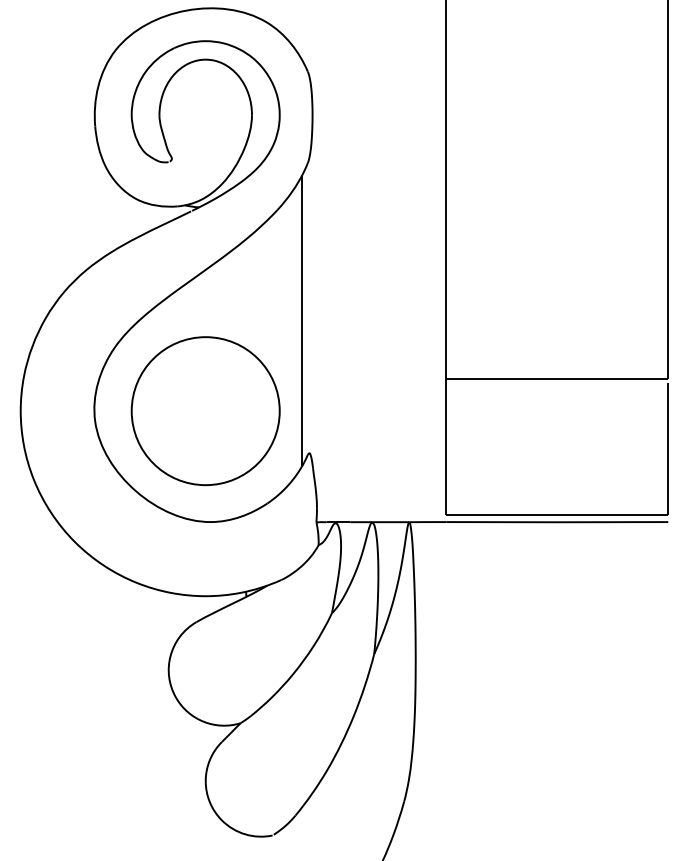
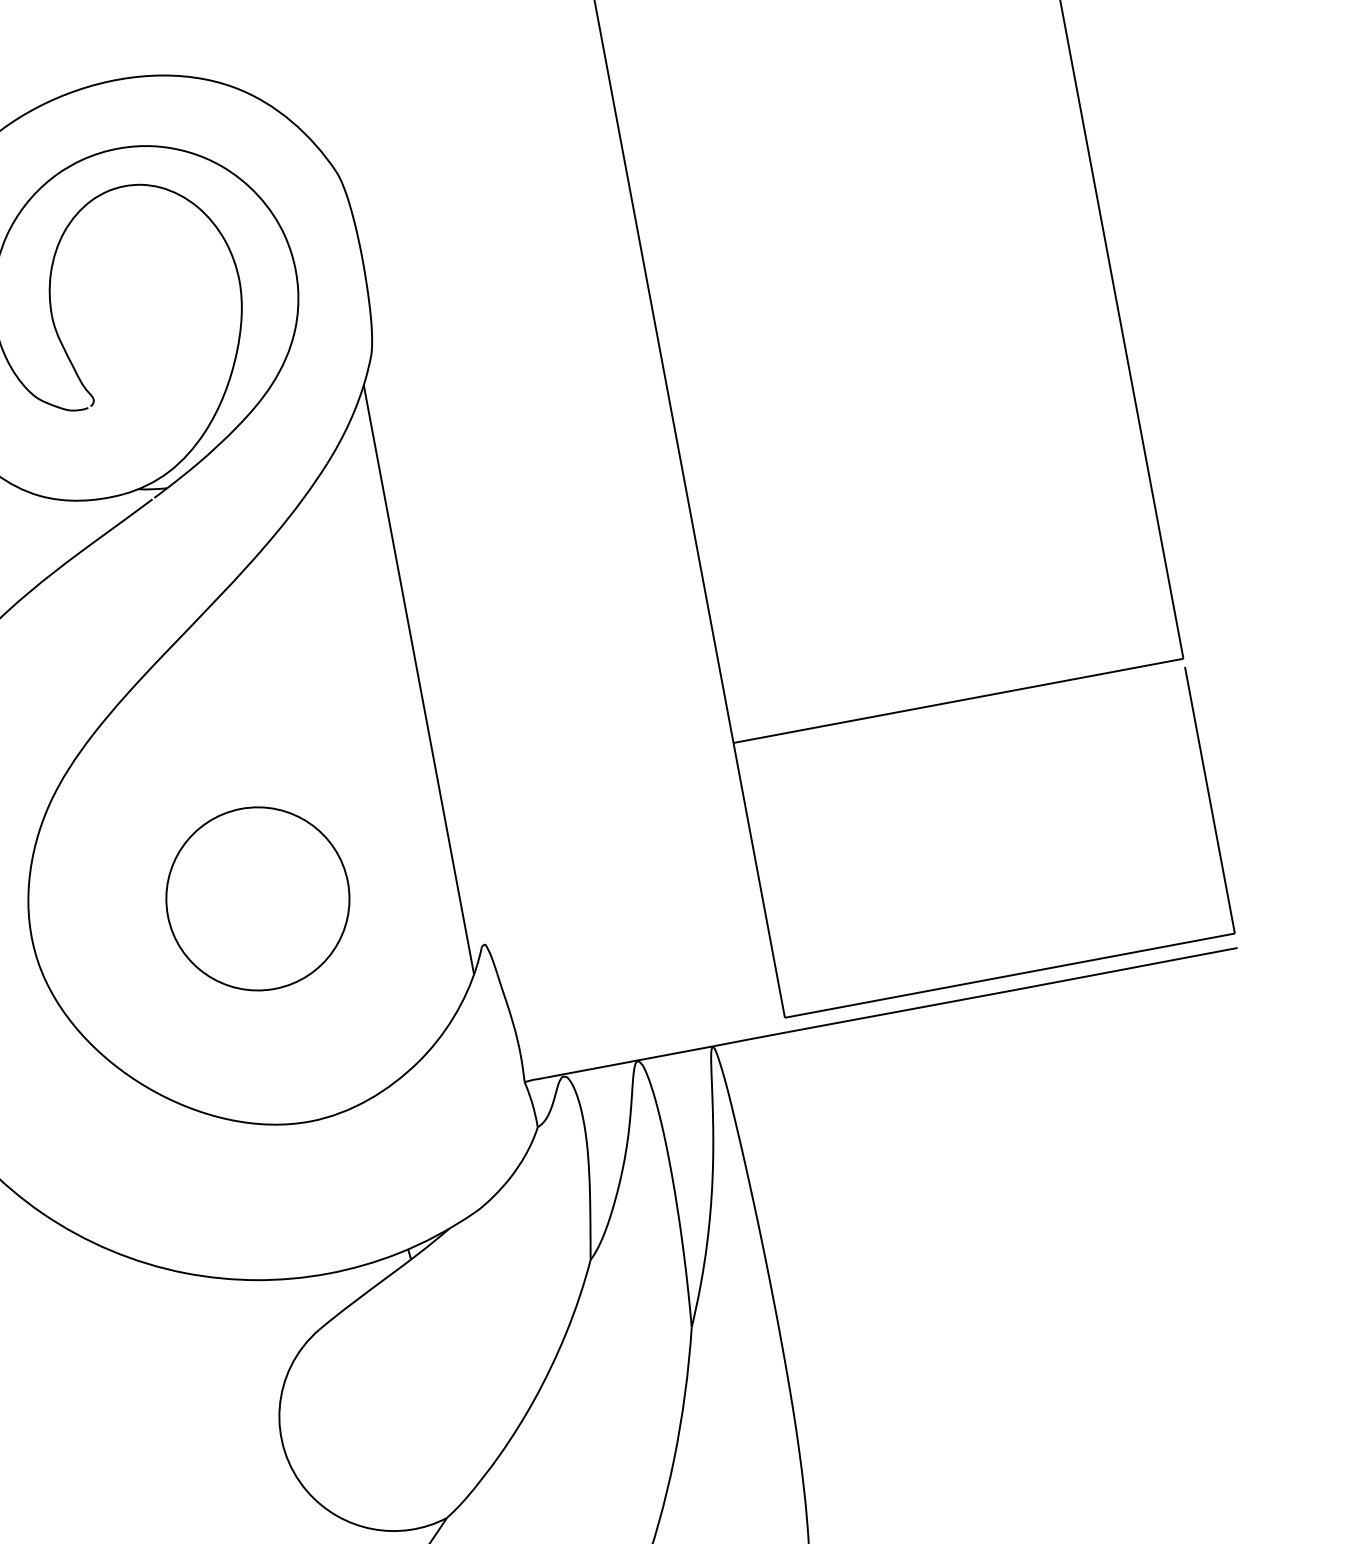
part: (205, 411) -> (257, 899), size x0.6

